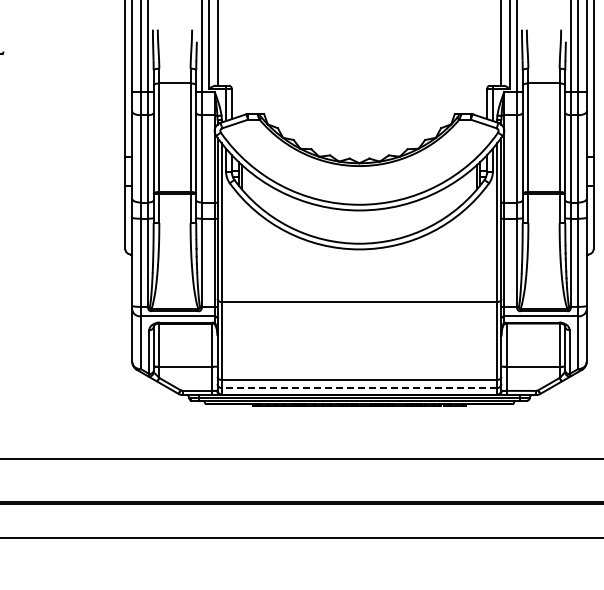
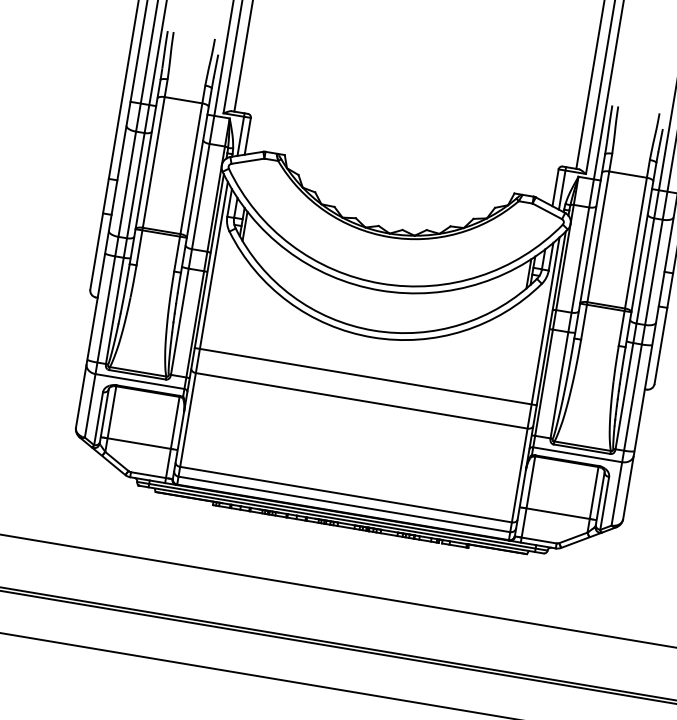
line: (359, 282) -> (365, 377), added
line: (359, 388) -> (344, 504), dashed -> solid

